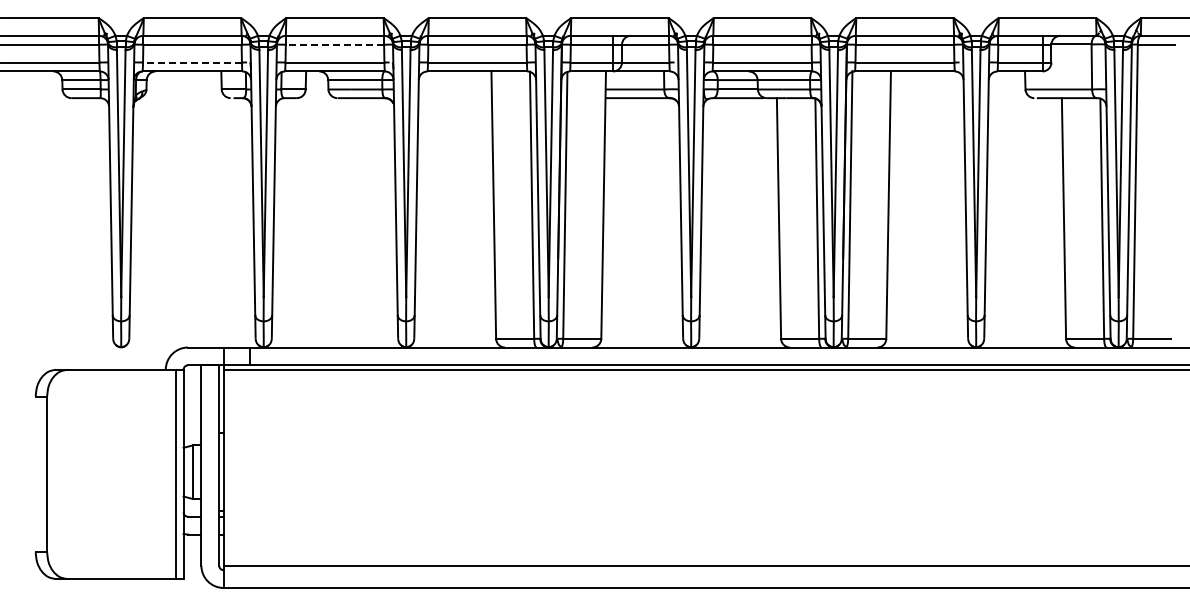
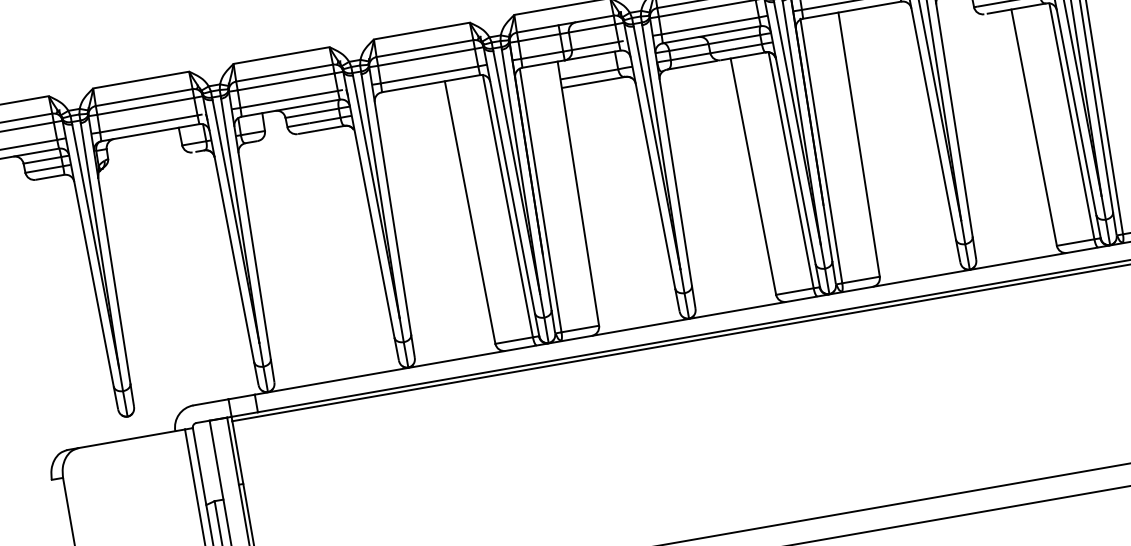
line: (334, 44) -> (285, 81), dashed -> solid
line: (191, 62) -> (147, 124), dashed -> solid

